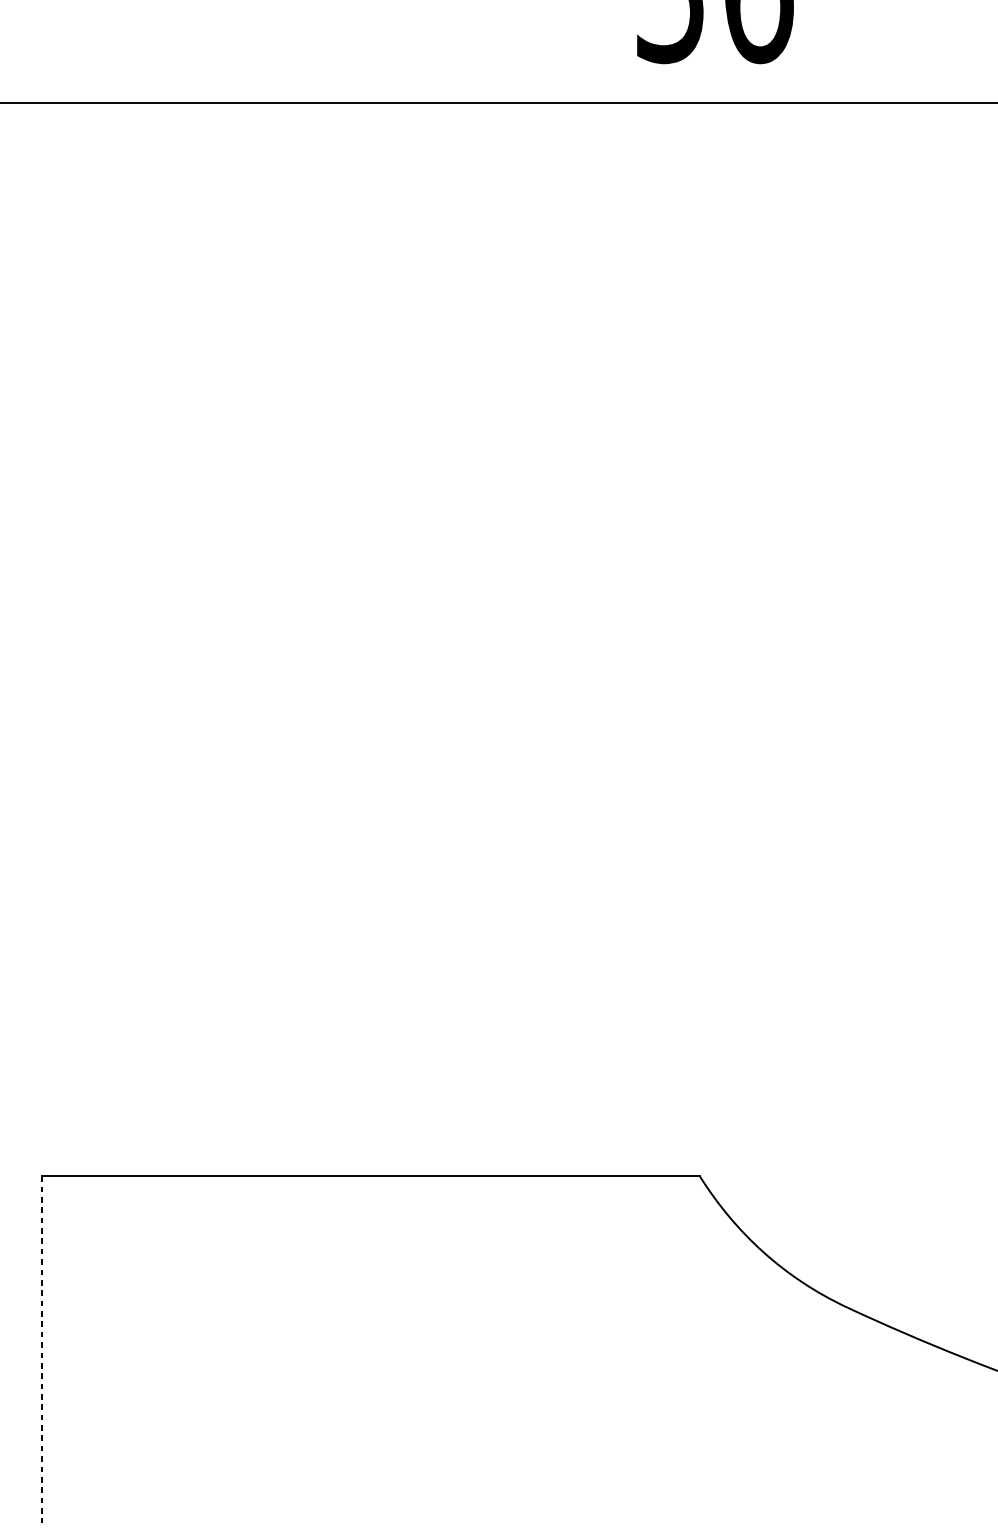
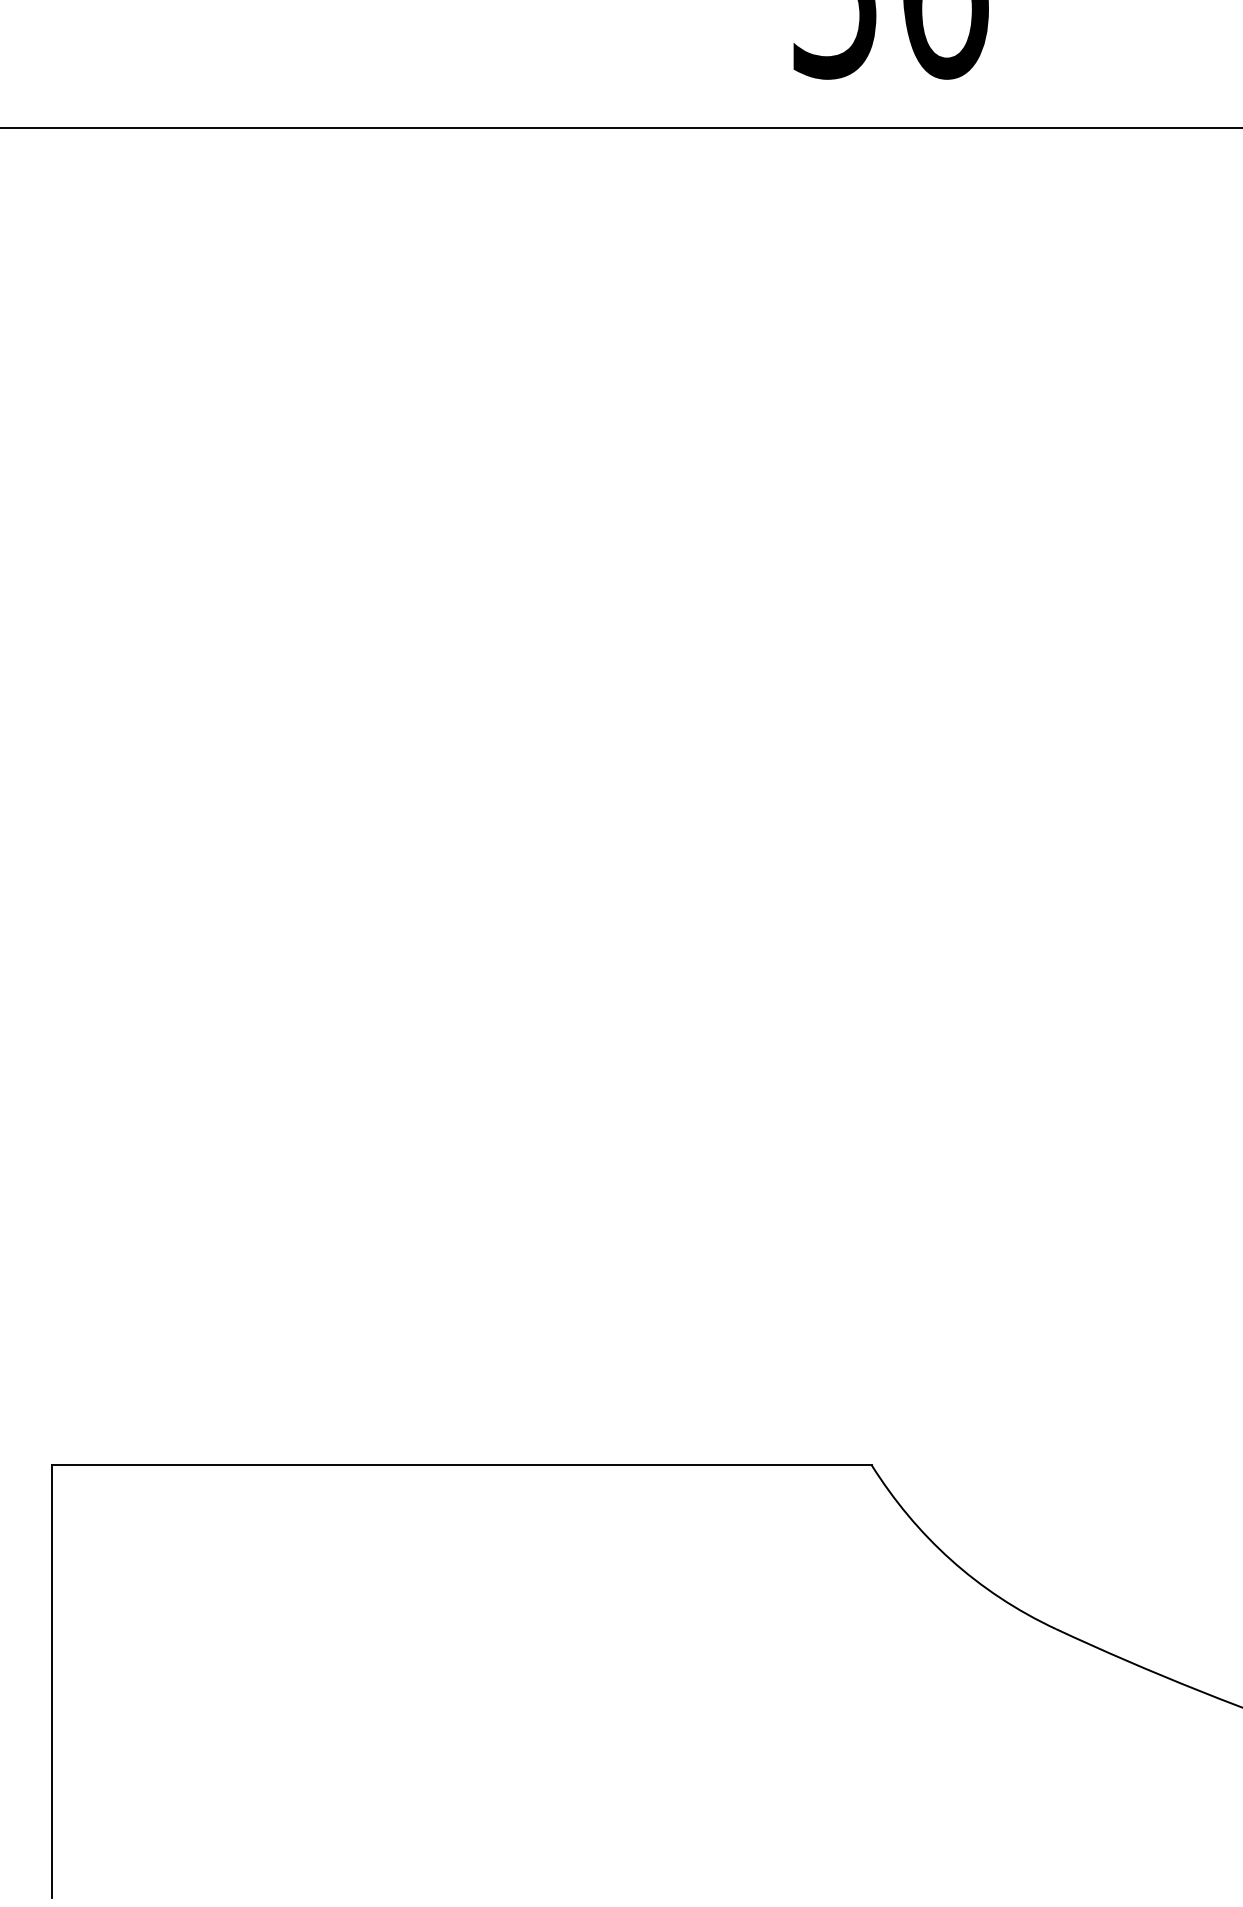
line: (42, 1349) -> (52, 1681), dashed -> solid

